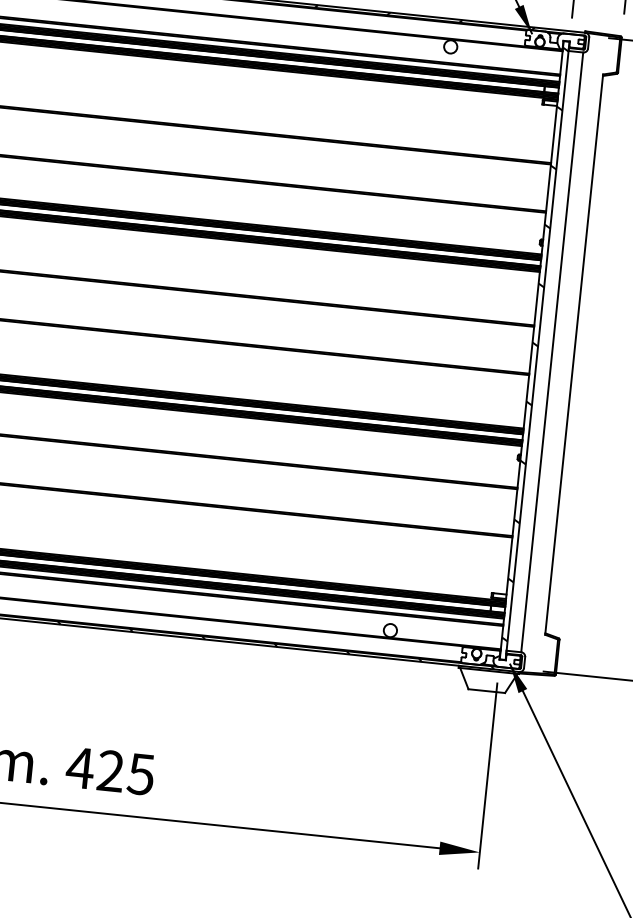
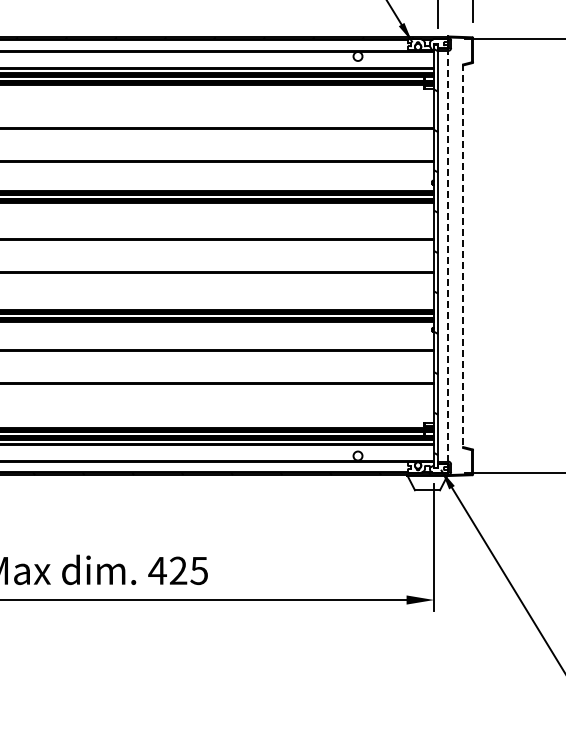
line: (552, 351) -> (448, 255), solid -> dashed
line: (574, 355) -> (463, 256), solid -> dashed

